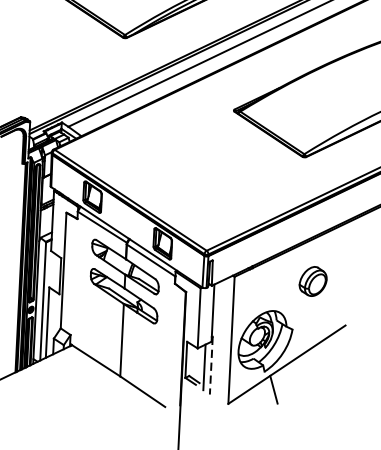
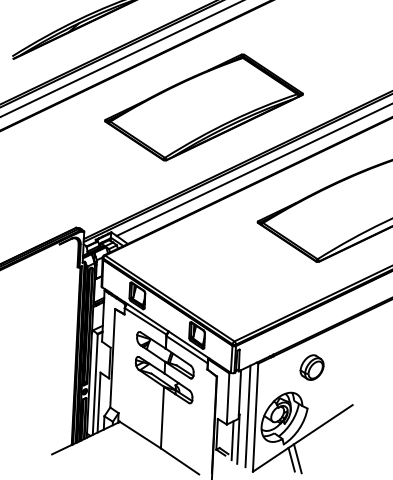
part: (312, 281) -> (311, 367), moved
line: (221, 338) -> (247, 416), added
line: (211, 365) -> (238, 439), dashed -> solid
line: (280, 388) -> (297, 458), added

